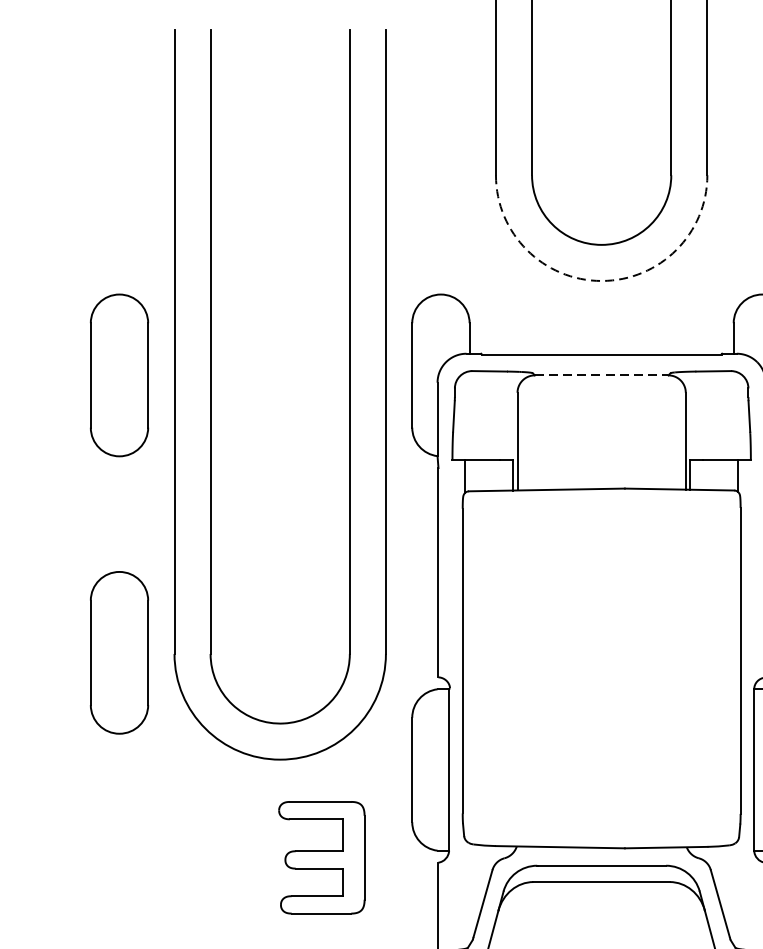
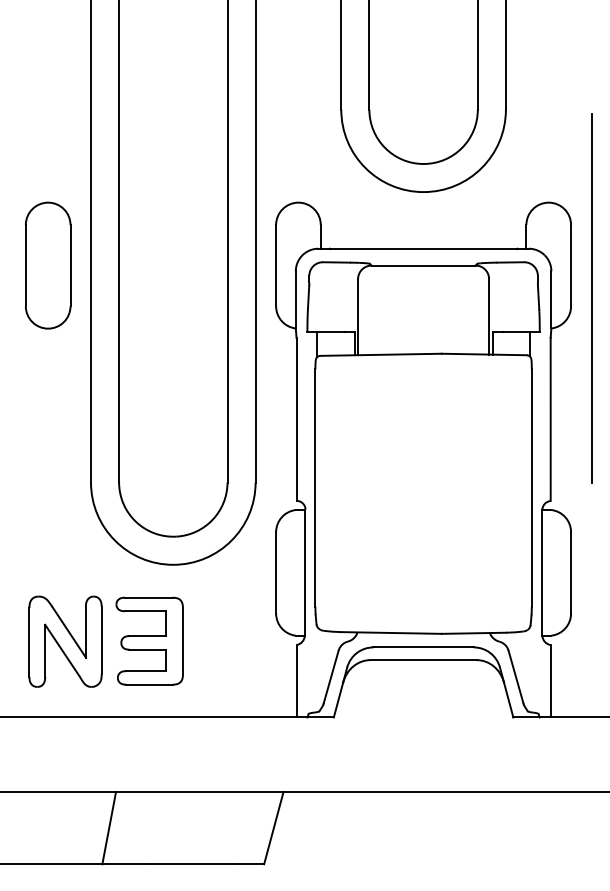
arc: (601, 281) -> (423, 192), dashed -> solid
line: (601, 375) -> (423, 265), dashed -> solid
part: (119, 652) -> (48, 481), removed
part: (321, 856) -> (149, 640), moved
part: (141, 858) -> (65, 641), added

